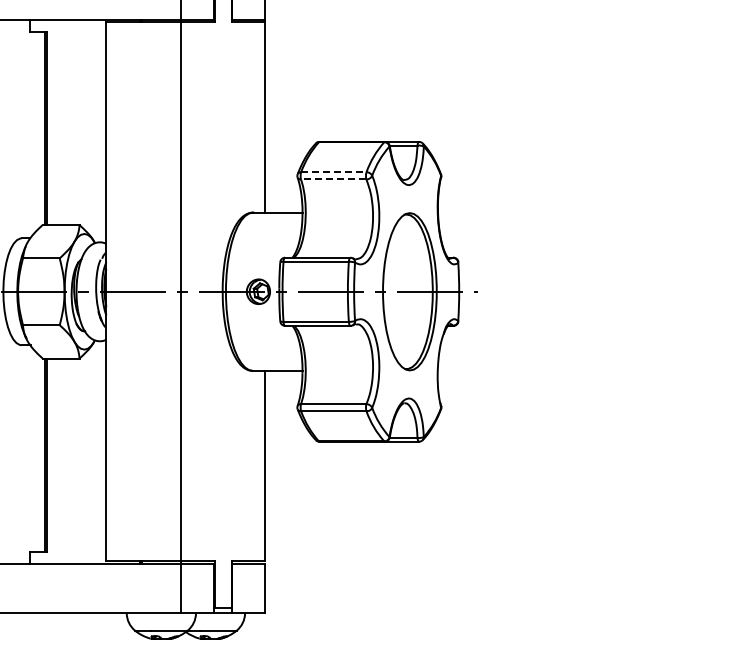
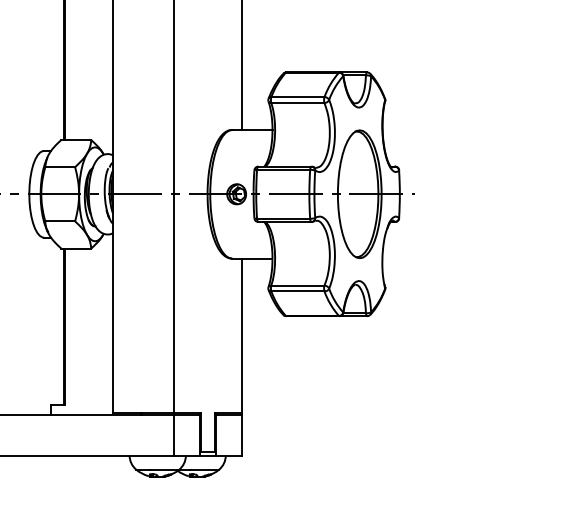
line: (333, 172) -> (297, 97), dashed -> solid
line: (333, 179) -> (297, 103), dashed -> solid

